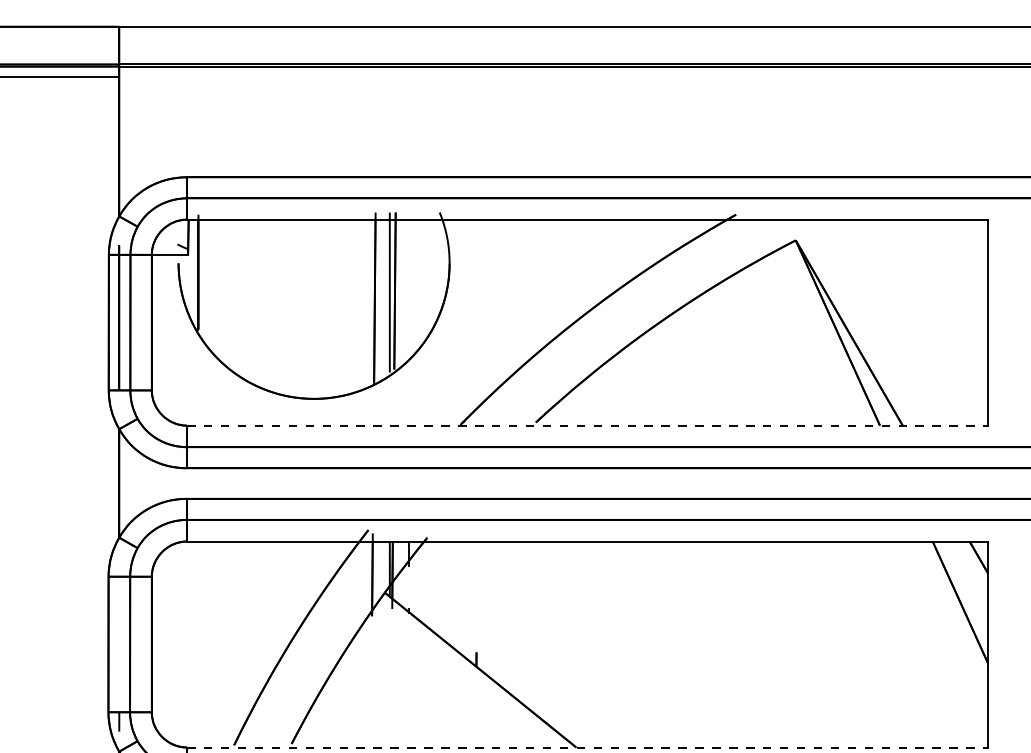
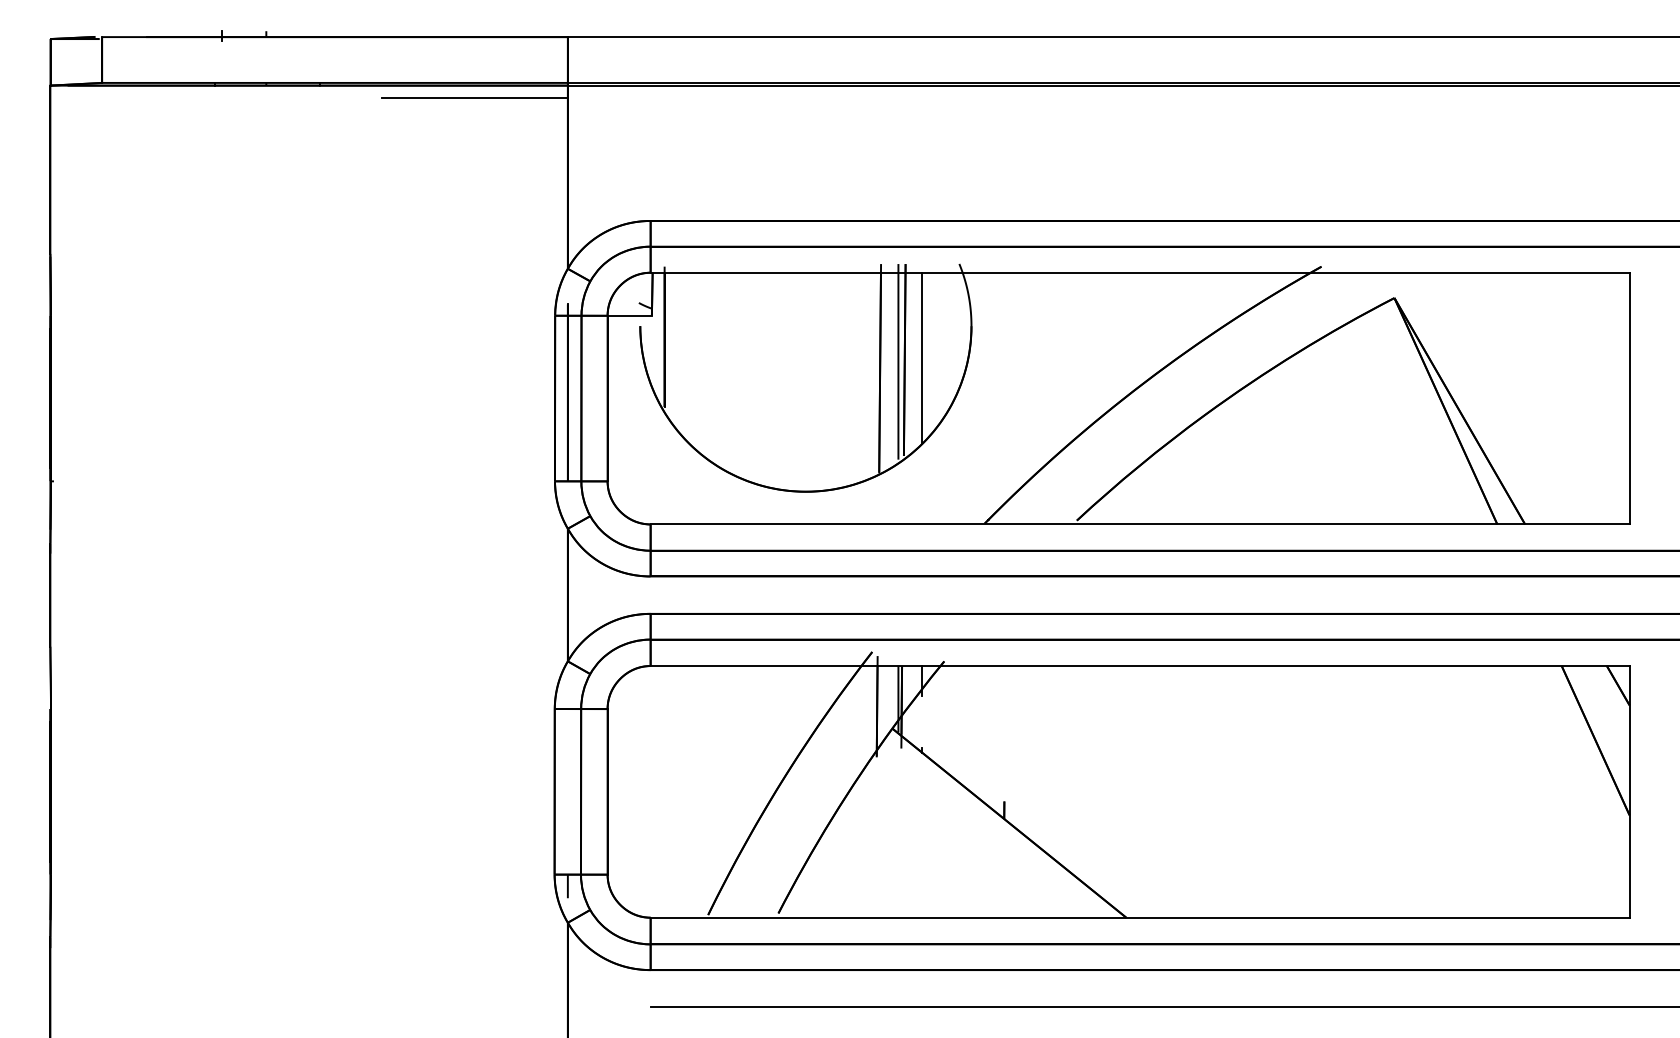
line: (409, 289) -> (922, 357), added
line: (587, 425) -> (1140, 524), dashed -> solid
line: (587, 747) -> (1140, 917), dashed -> solid

